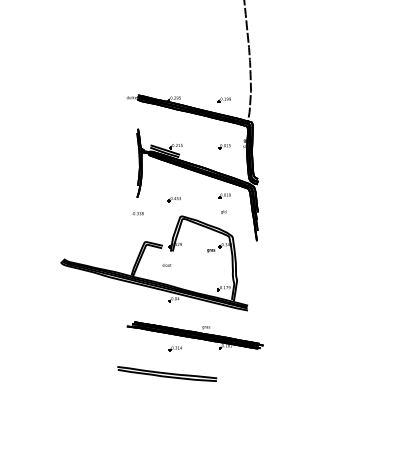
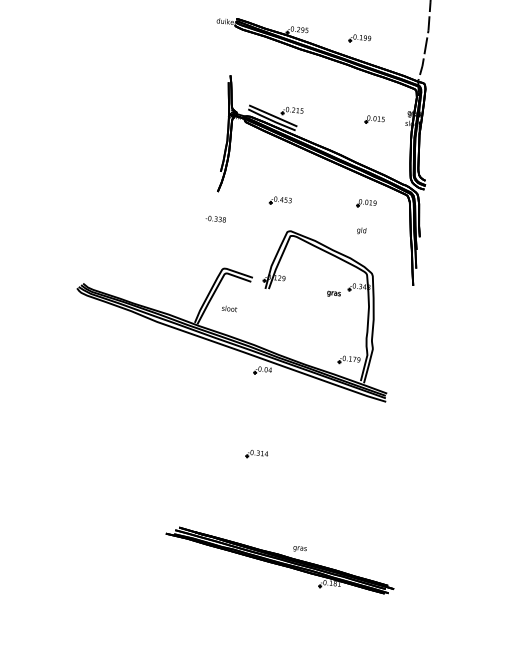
part: (223, 99) -> (358, 37), moved
text: (166, 265) -> (228, 309), moved
part: (194, 335) -> (278, 560), moved
part: (167, 373) -> (239, 494), removed

